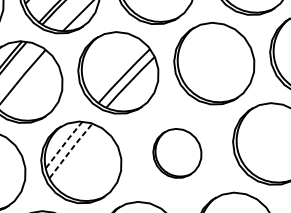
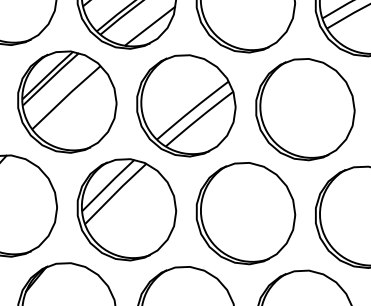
line: (64, 144) -> (109, 184), dashed -> solid
line: (71, 149) -> (116, 192), dashed -> solid
part: (177, 153) -> (245, 213), size x1.67

